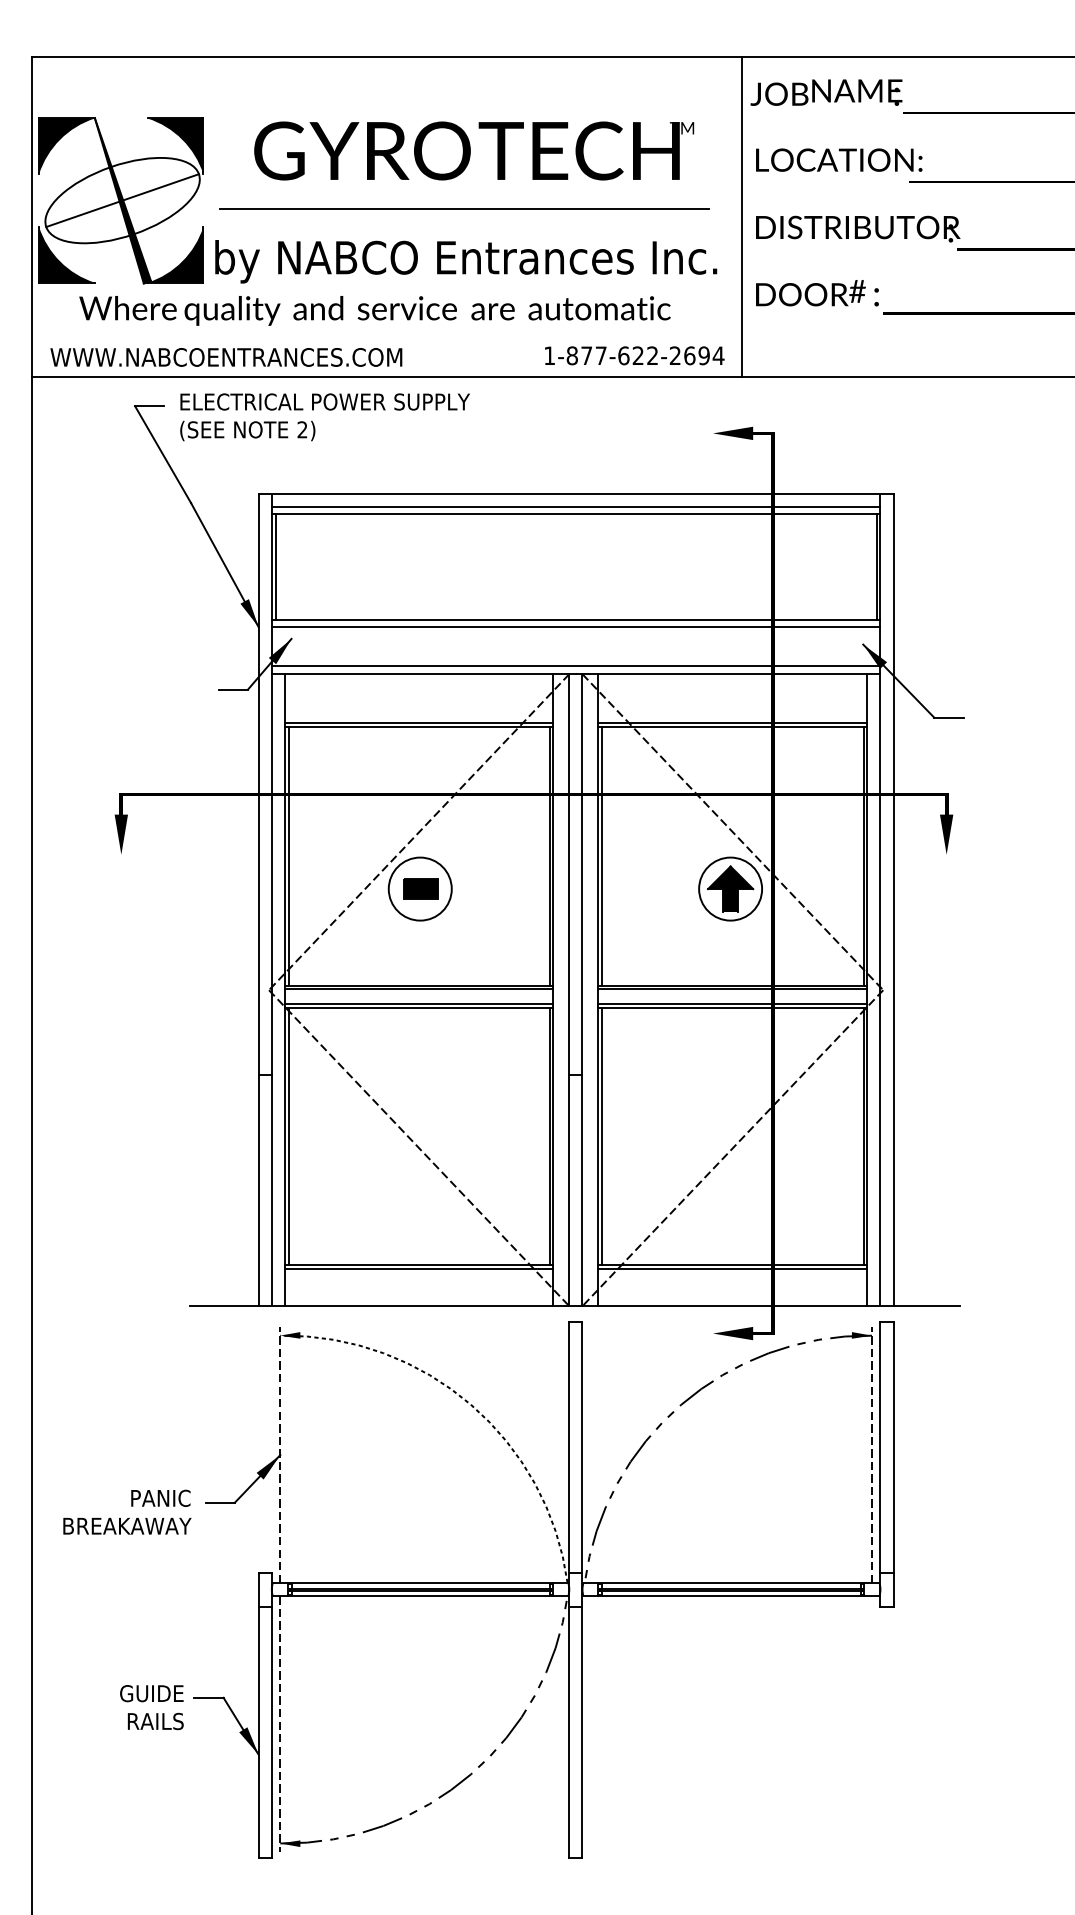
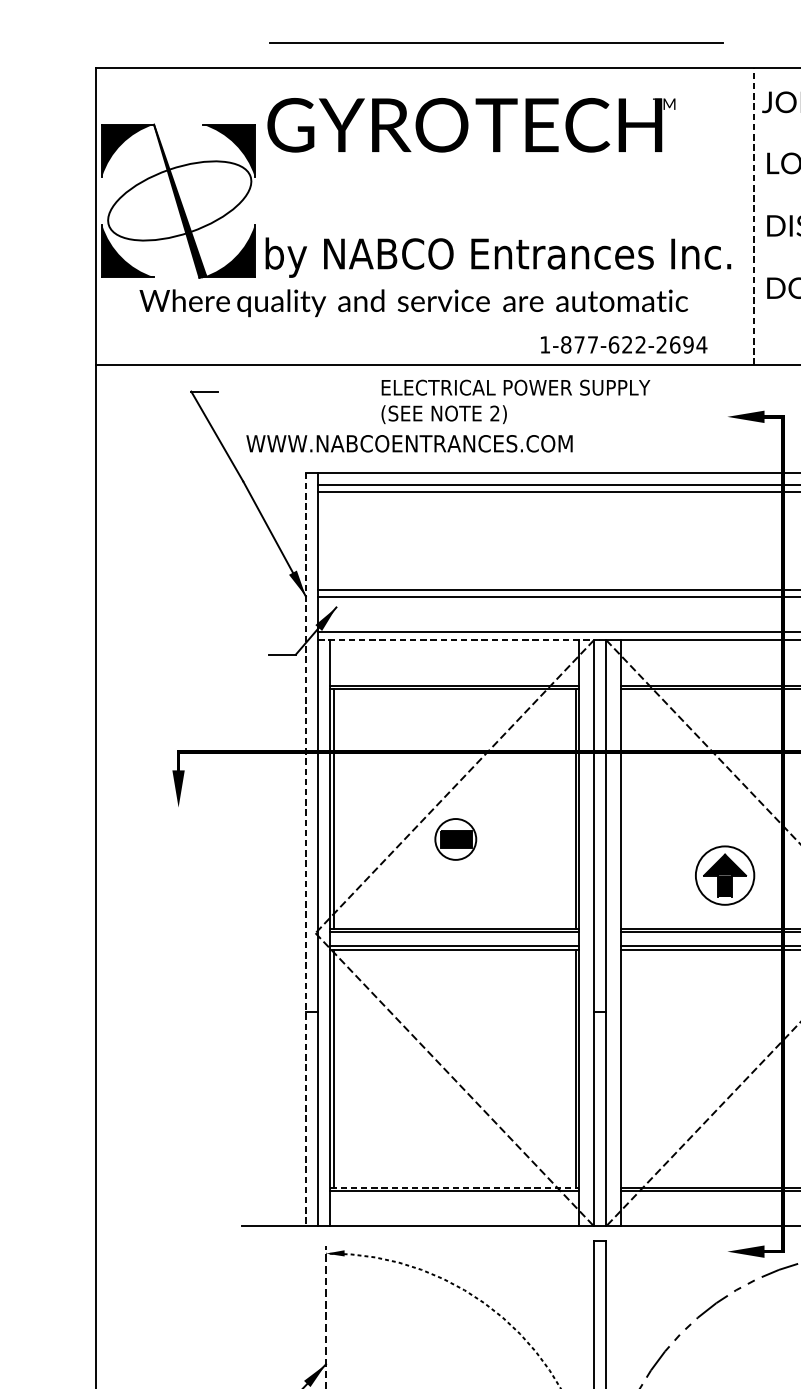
text: (474, 150) -> (471, 124), moved
line: (122, 200) -> (179, 200), removed
line: (464, 208) -> (496, 42), moved
line: (741, 217) -> (753, 216), solid -> dashed
text: (634, 355) -> (623, 344), moved
text: (226, 357) -> (409, 443), moved
text: (324, 417) -> (515, 402), moved
line: (275, 566) -> (321, 540), removed
line: (424, 674) -> (459, 640), solid -> dashed
line: (602, 855) -> (624, 808), removed
circle: (419, 888) -> (455, 838), size x0.7
part: (730, 888) -> (724, 875), moved
line: (258, 900) -> (305, 850), solid -> dashed
line: (602, 1136) -> (624, 1068), removed
line: (419, 1264) -> (455, 1187), solid -> dashed

